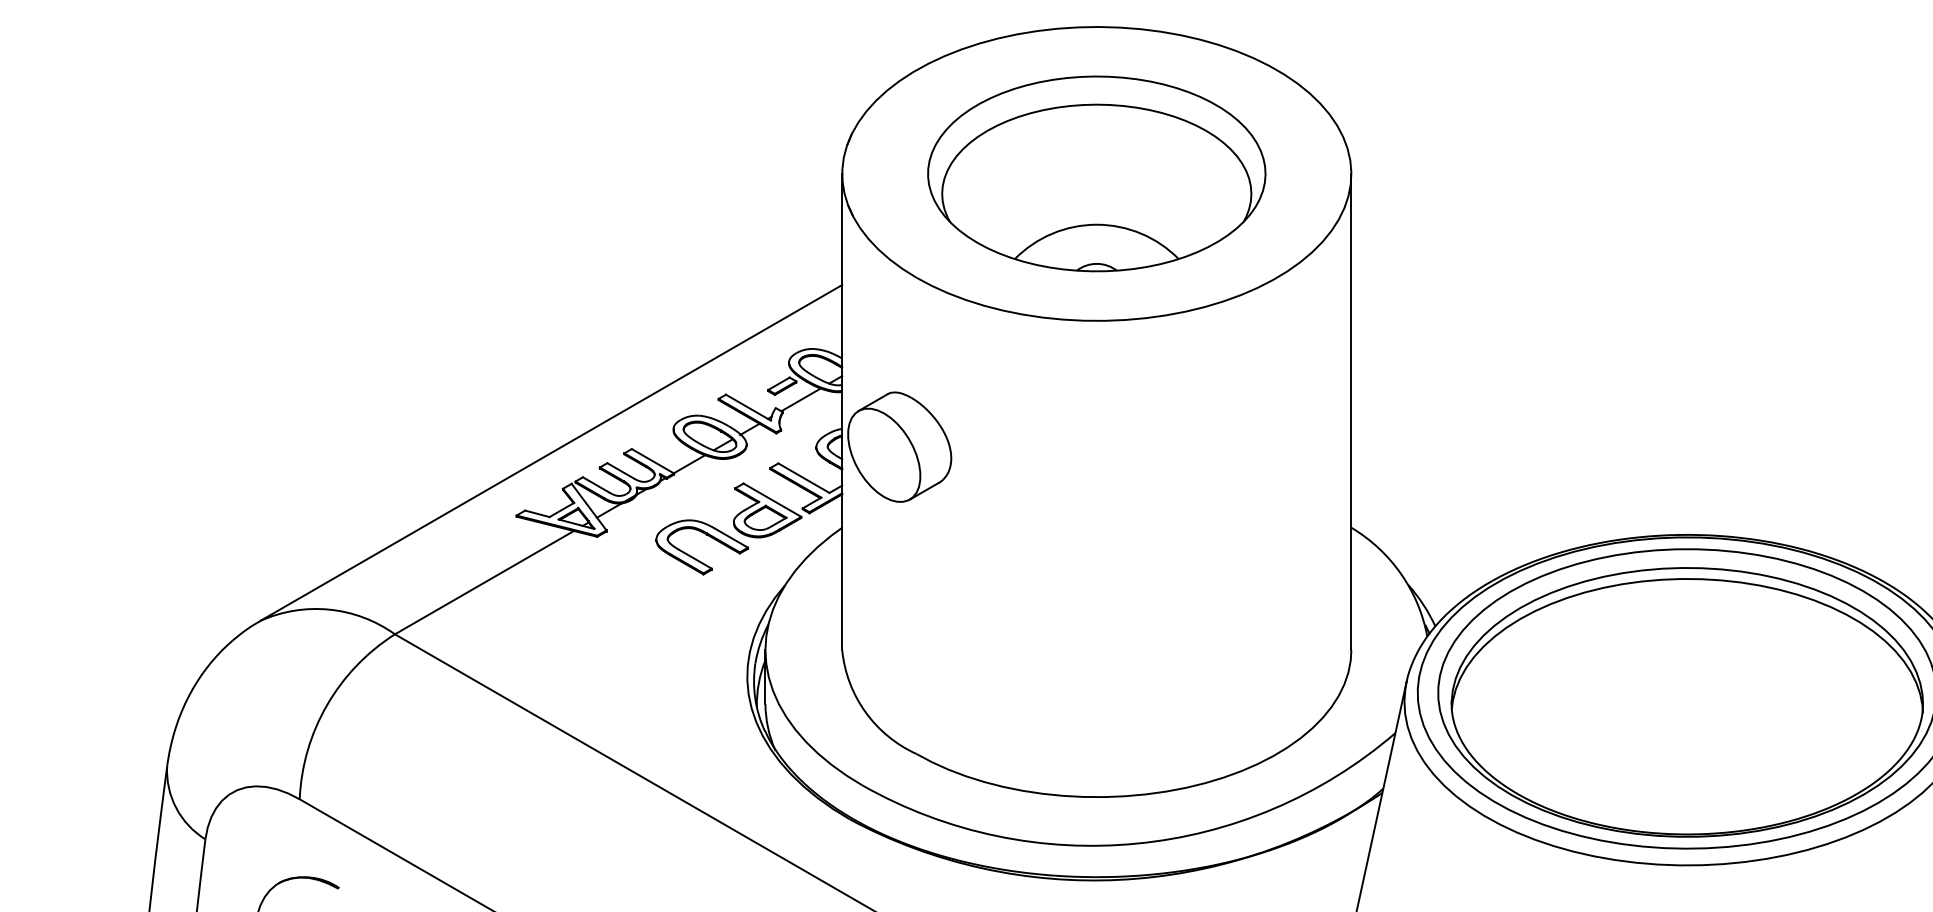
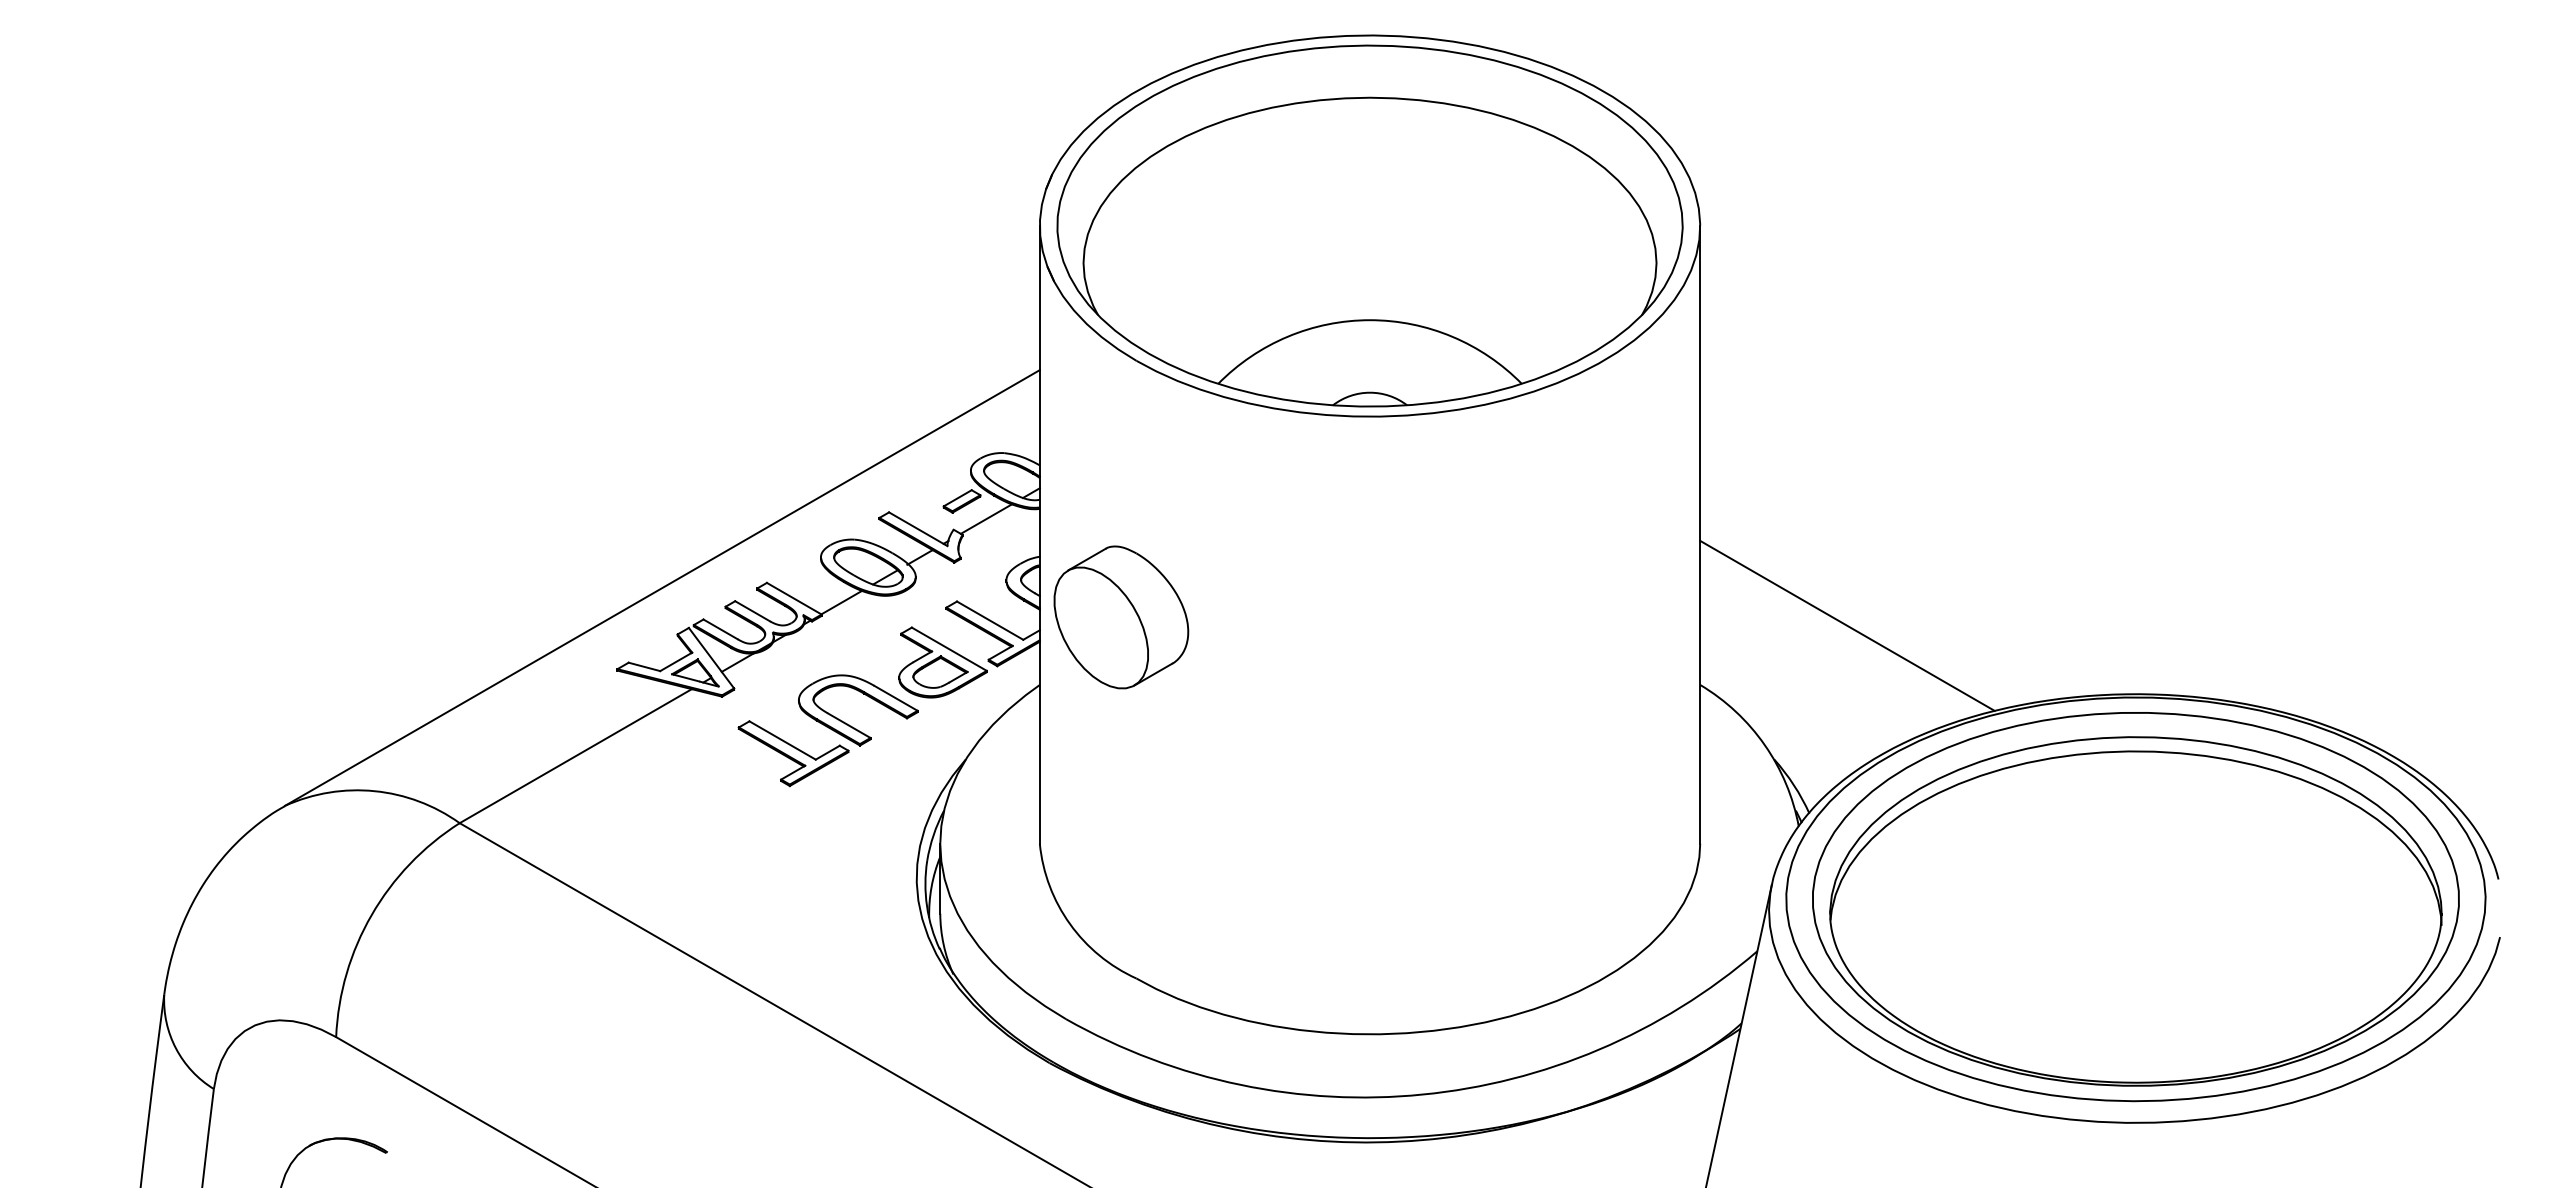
part: (1096, 173) -> (1369, 225), size x1.43
part: (899, 447) -> (1121, 617), moved
line: (1464, 481) -> (1847, 625), added
part: (652, 580) -> (793, 753), added

